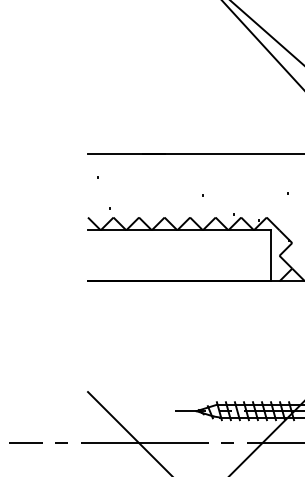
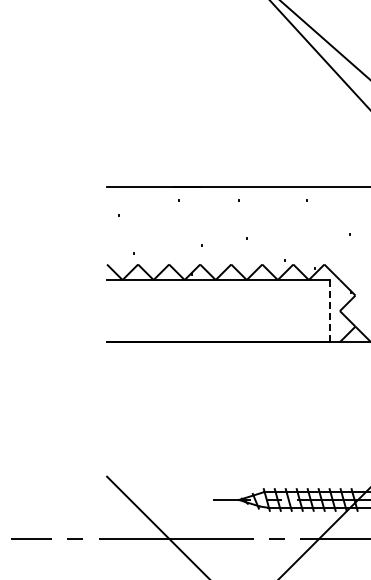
line: (270, 255) -> (329, 310), solid -> dashed

